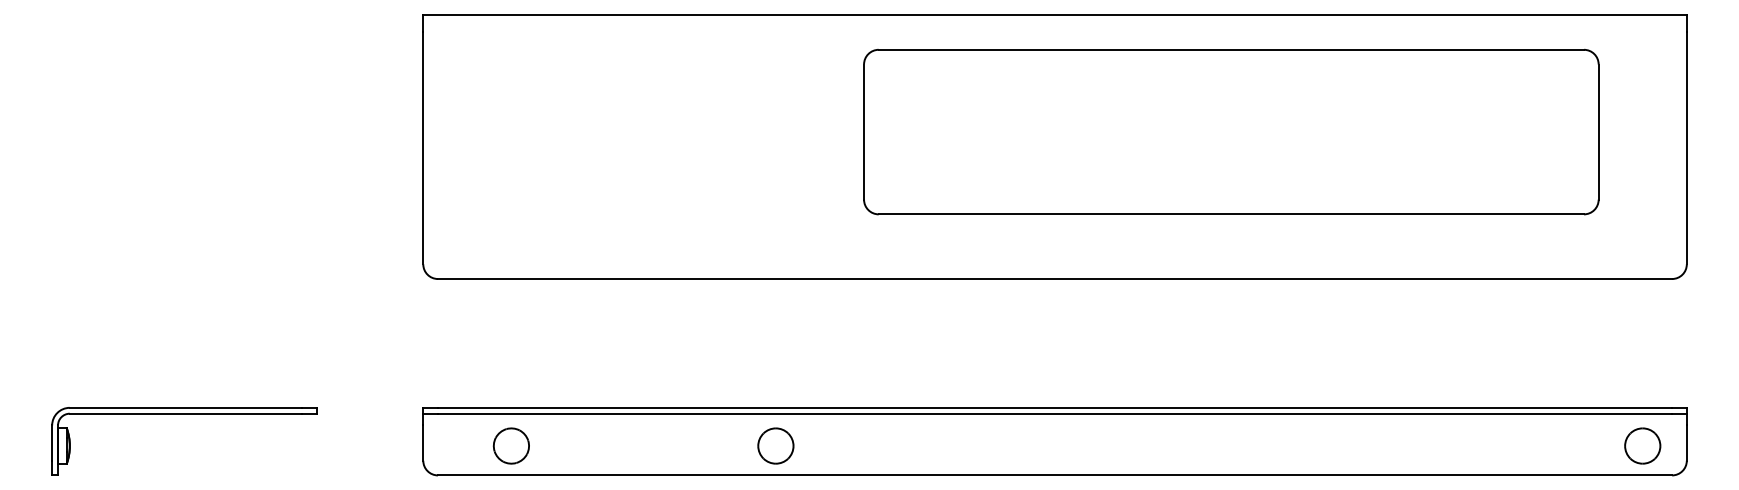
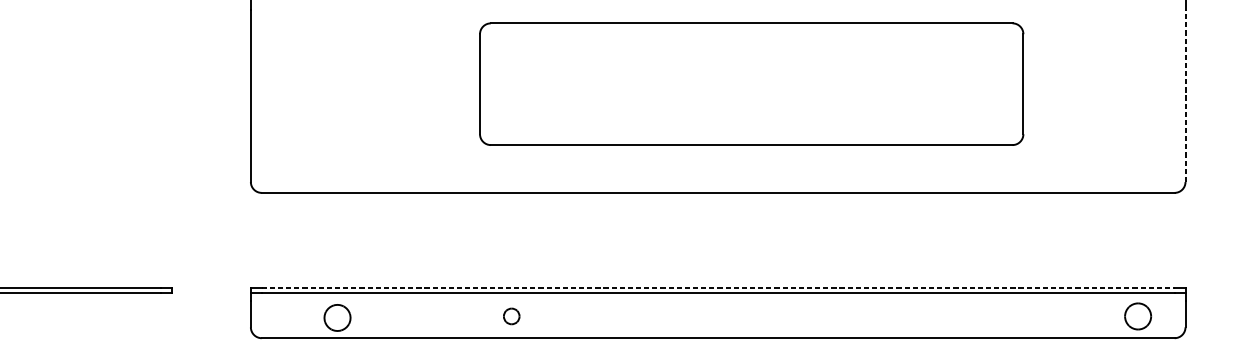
part: (1231, 131) -> (751, 83), moved
line: (1686, 147) -> (1185, 95), solid -> dashed
line: (1055, 407) -> (718, 287), solid -> dashed
part: (510, 445) -> (336, 317), moved
part: (775, 445) -> (511, 316), size x0.6
part: (1642, 445) -> (1137, 316), moved

